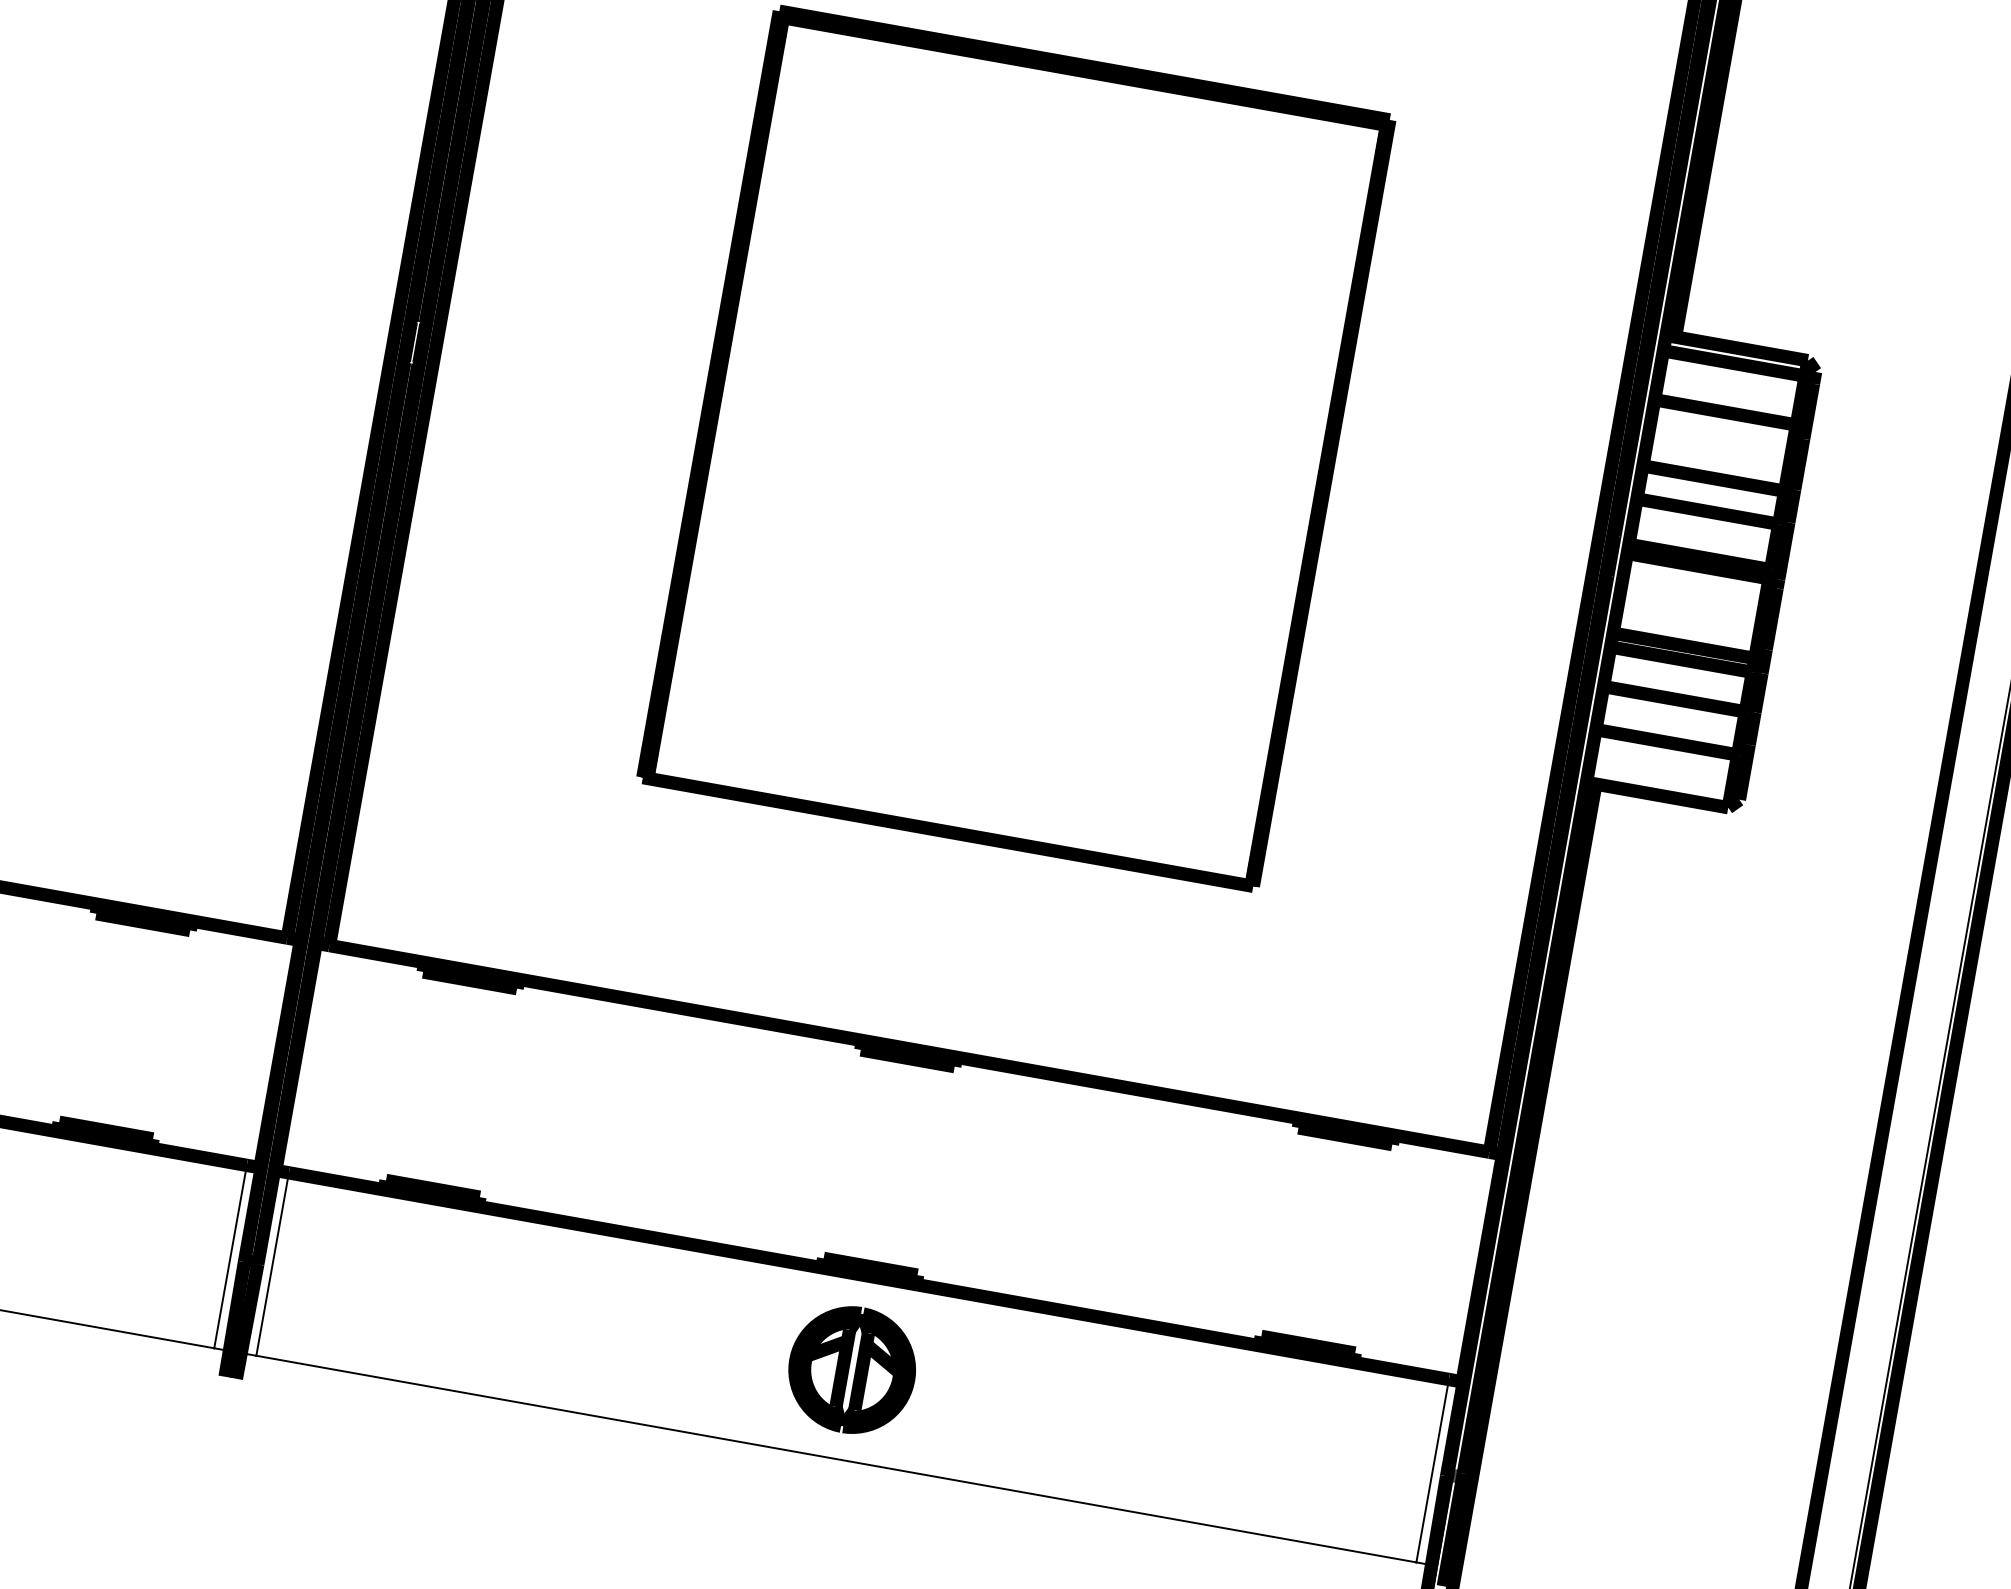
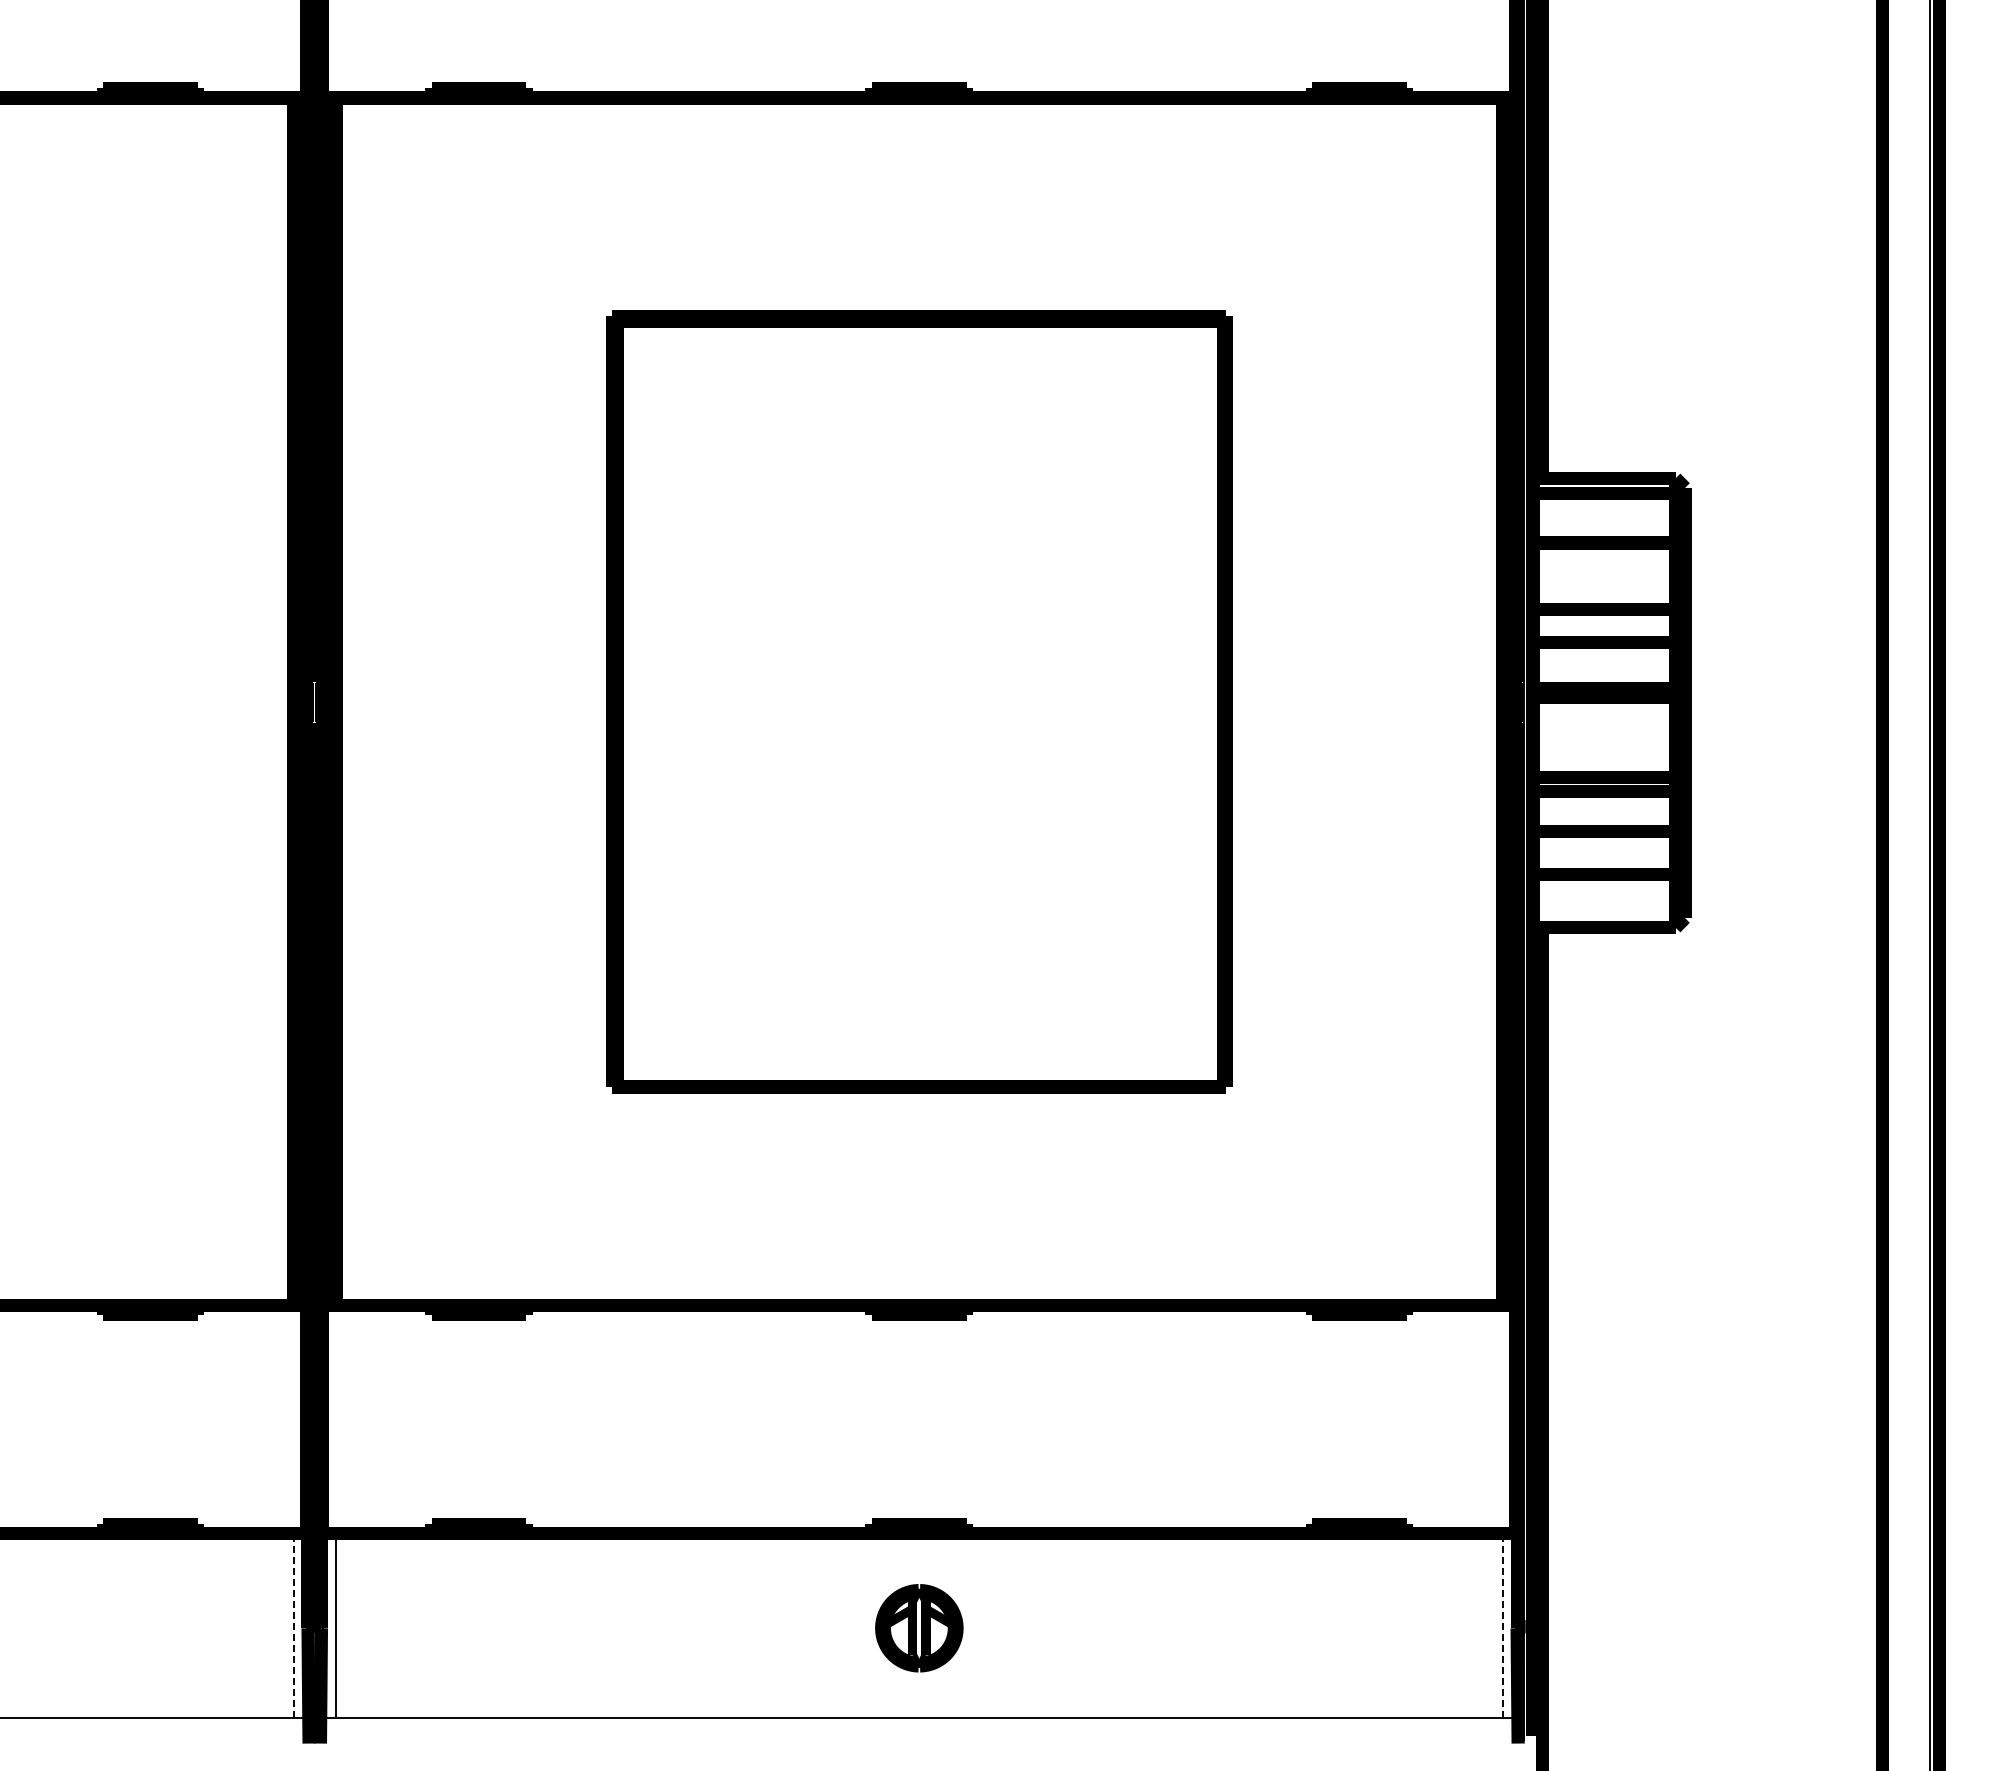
line: (230, 1256) -> (293, 1625), solid -> dashed
part: (852, 1370) -> (919, 1628), size x0.7
line: (1432, 1470) -> (1502, 1625), solid -> dashed

